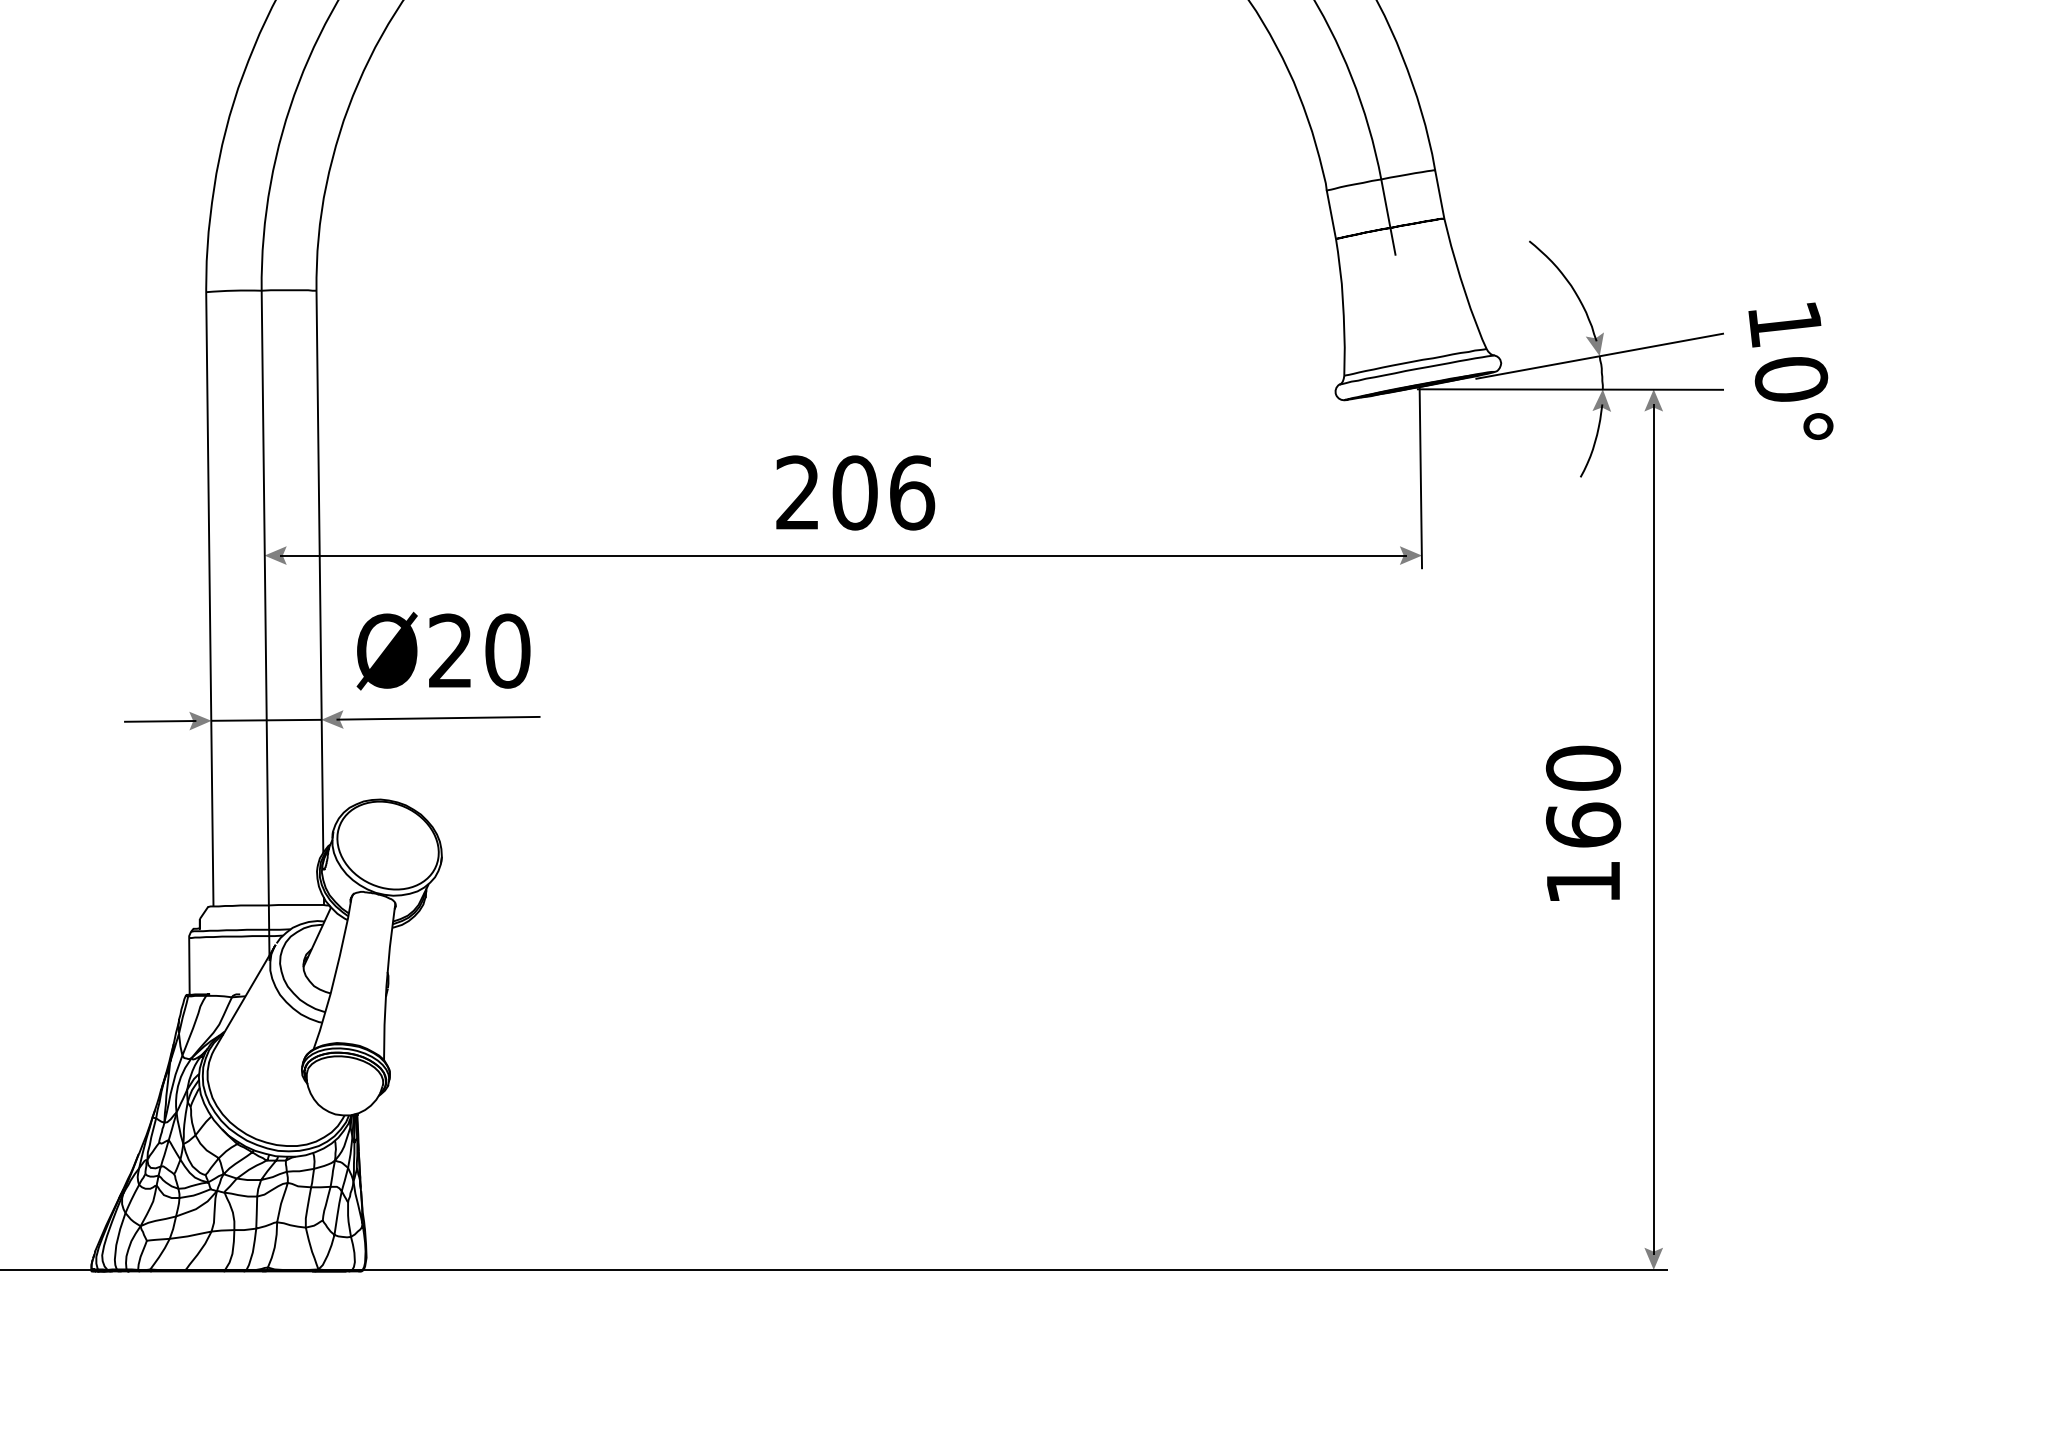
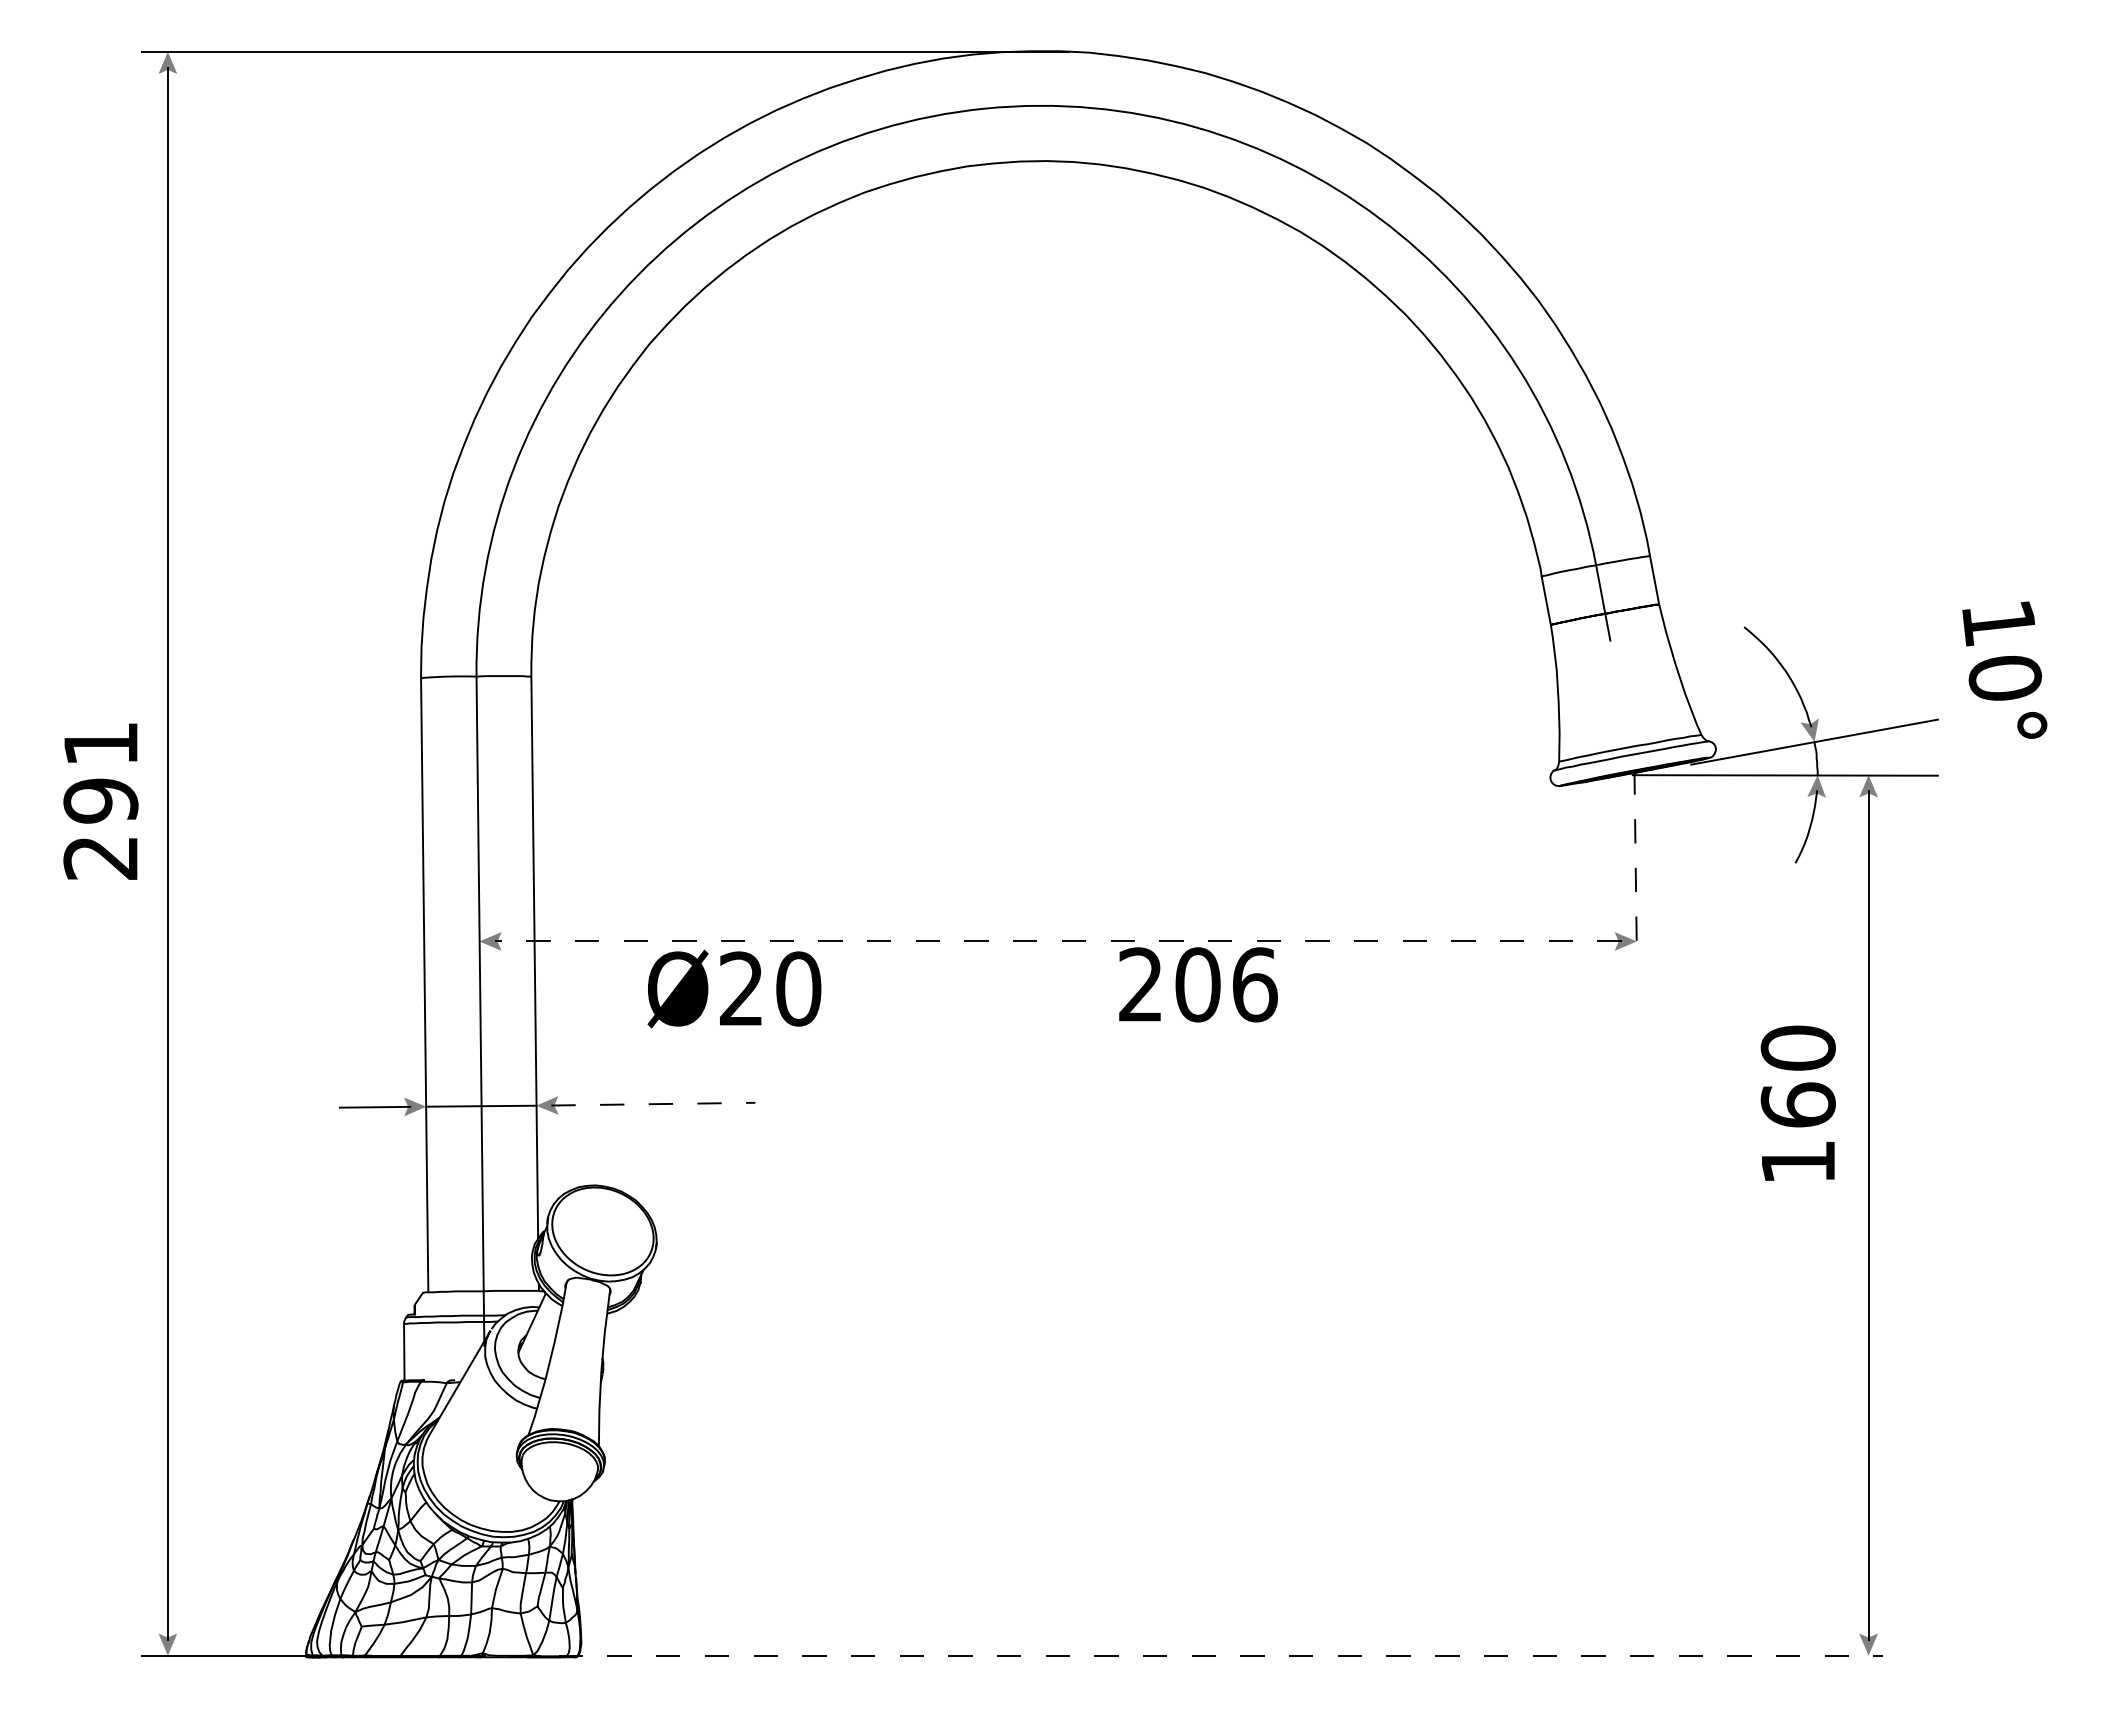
text: (1790, 370) -> (2004, 669), moved
line: (1420, 477) -> (1635, 863), solid -> dashed
text: (855, 492) -> (1198, 984), moved
line: (843, 555) -> (1058, 941), solid -> dashed
text: (443, 650) -> (734, 988), moved
line: (438, 718) -> (653, 1104), solid -> dashed
text: (1582, 822) -> (1797, 1102), moved
line: (957, 1269) -> (1172, 1655), solid -> dashed

